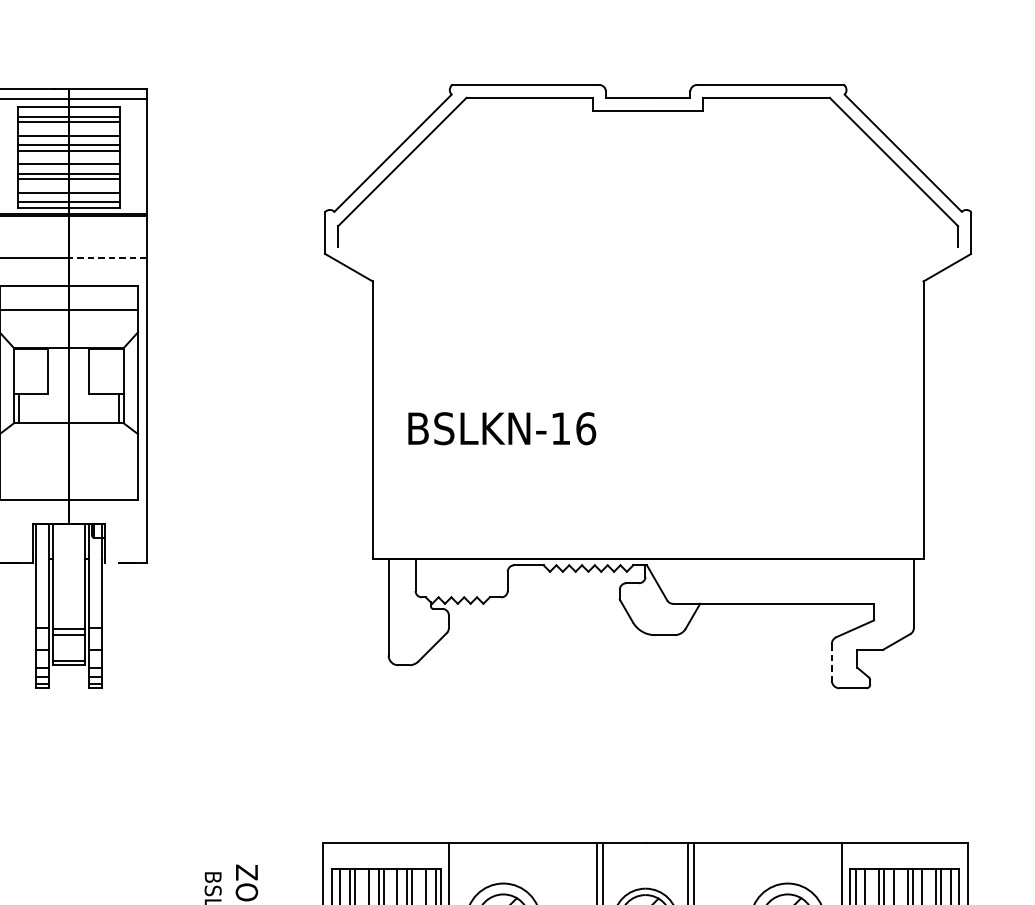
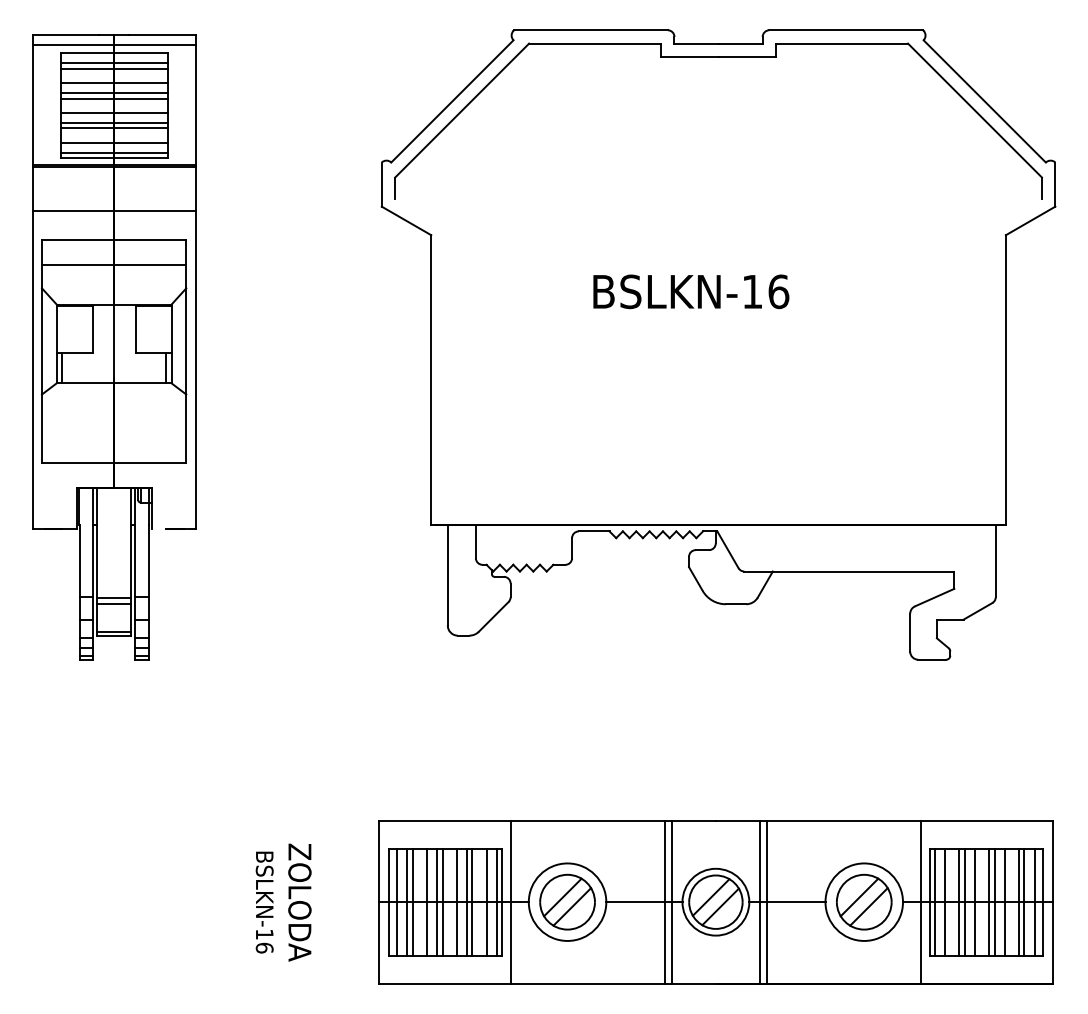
line: (107, 257) -> (154, 210), dashed -> solid
text: (502, 428) -> (691, 291), moved
line: (832, 662) -> (910, 632), dashed -> solid

